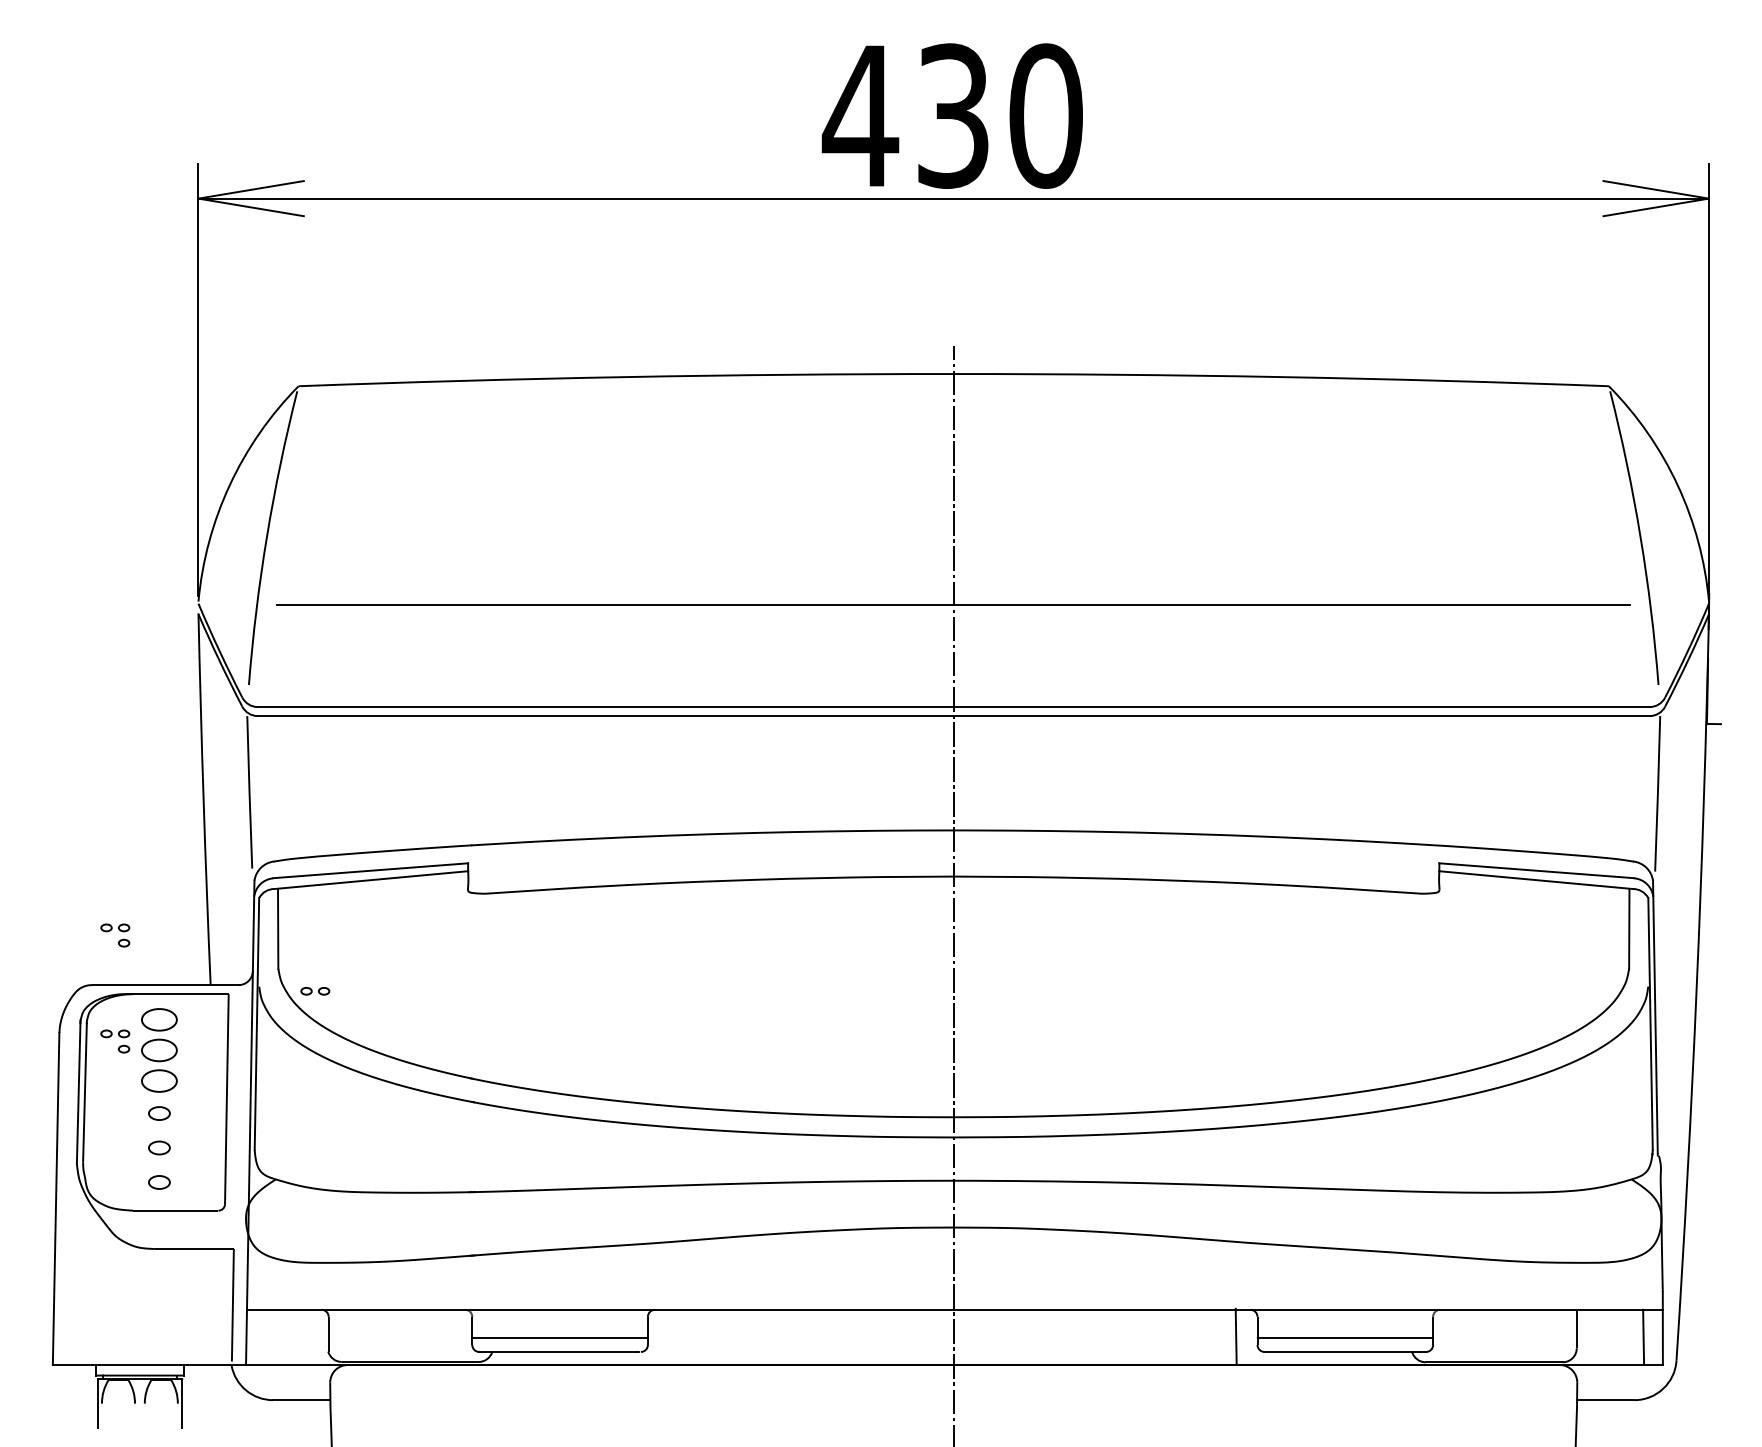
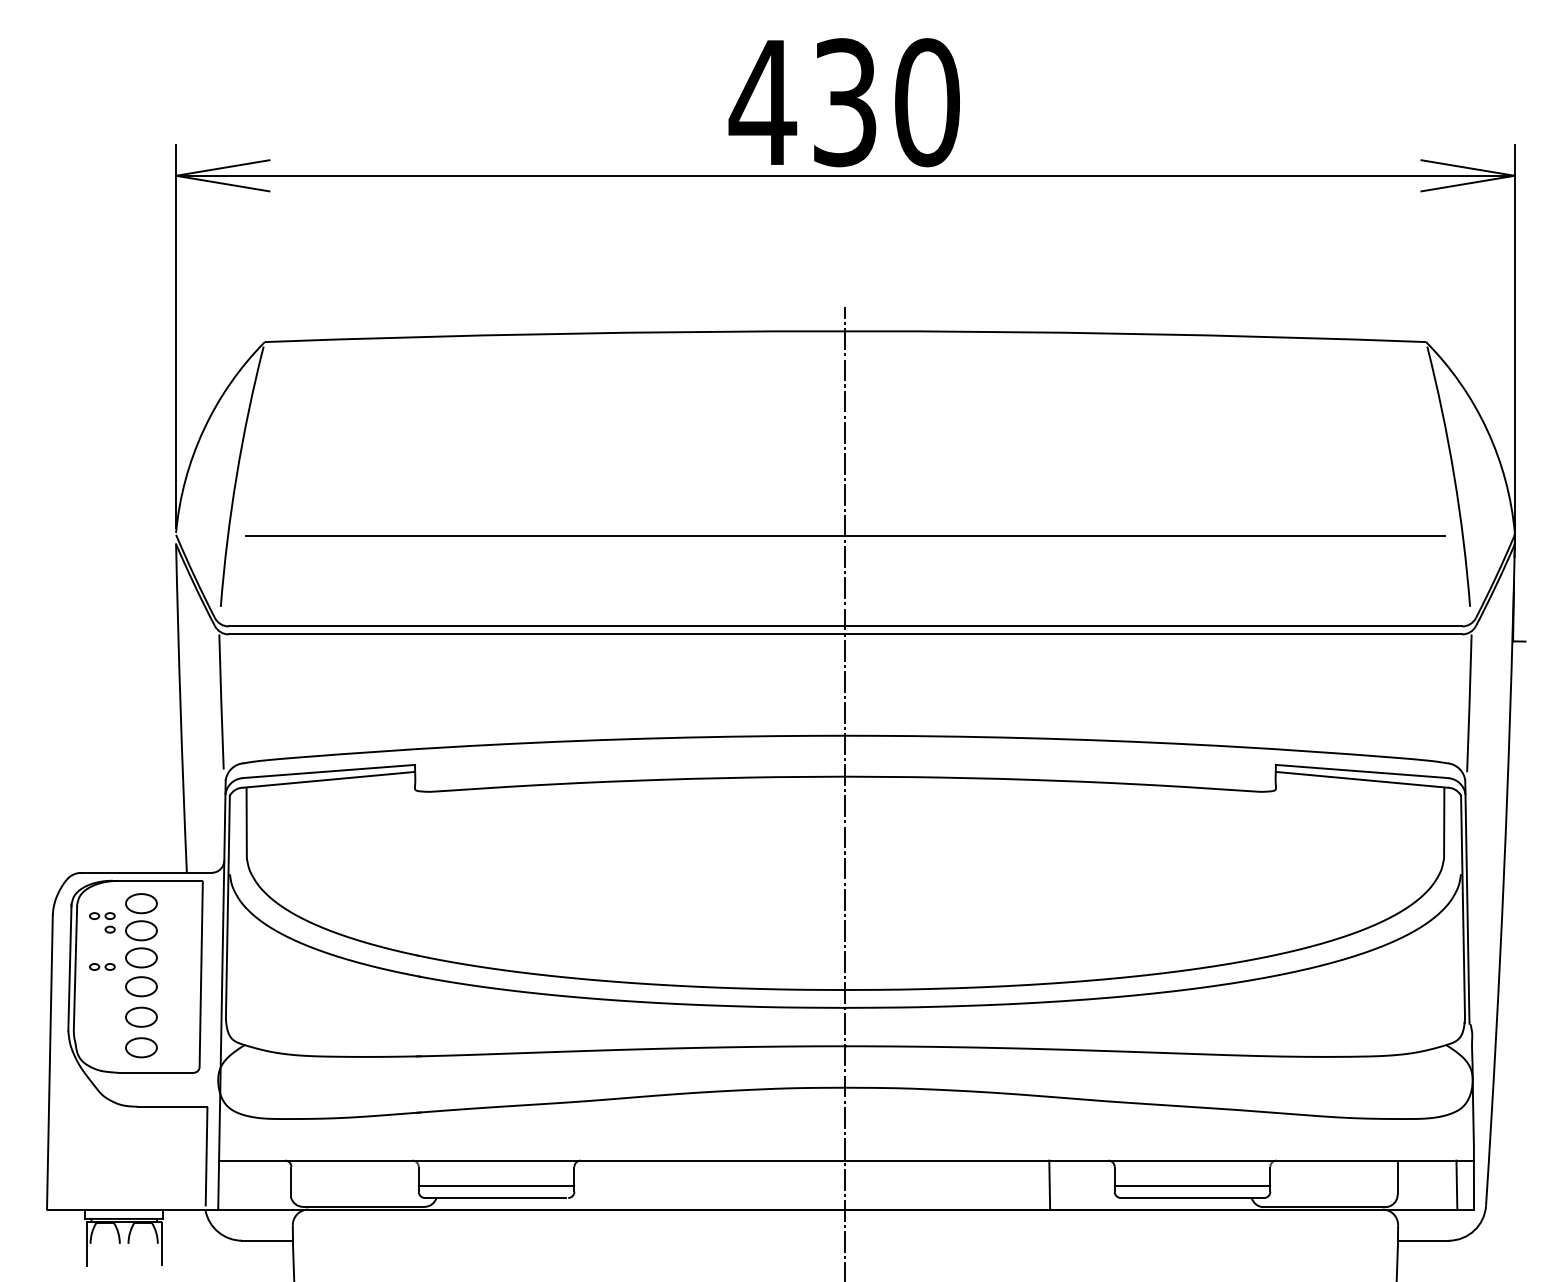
part: (111, 930) -> (98, 824), removed
part: (315, 991) -> (102, 967), moved
part: (159, 1113) -> (141, 986), size x1.67
part: (159, 1147) -> (141, 1016), size x1.67
part: (159, 1182) -> (141, 1047), size x1.67
line: (1235, 1336) -> (1049, 1185), moved

